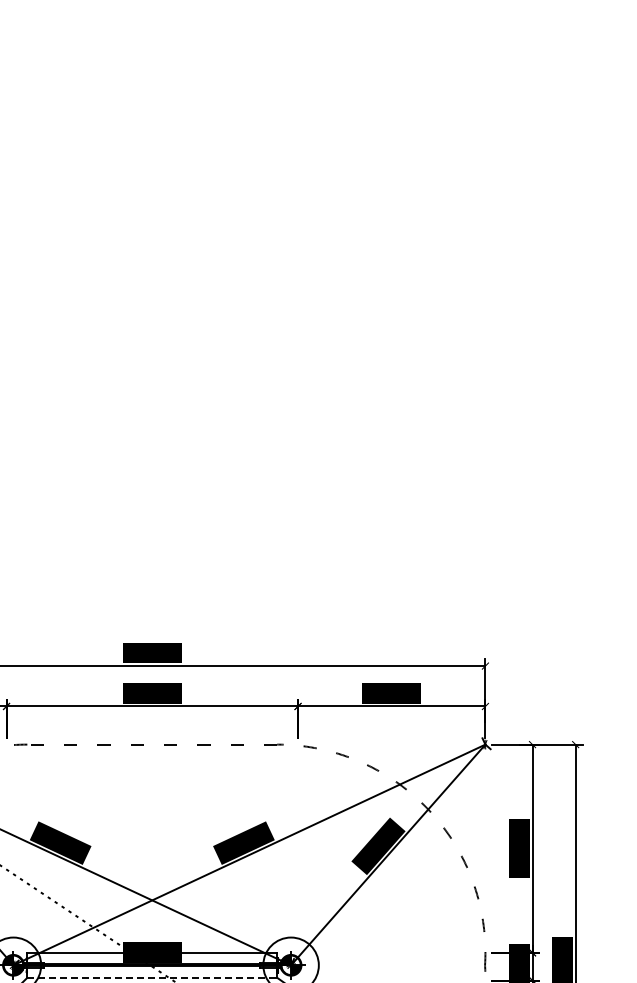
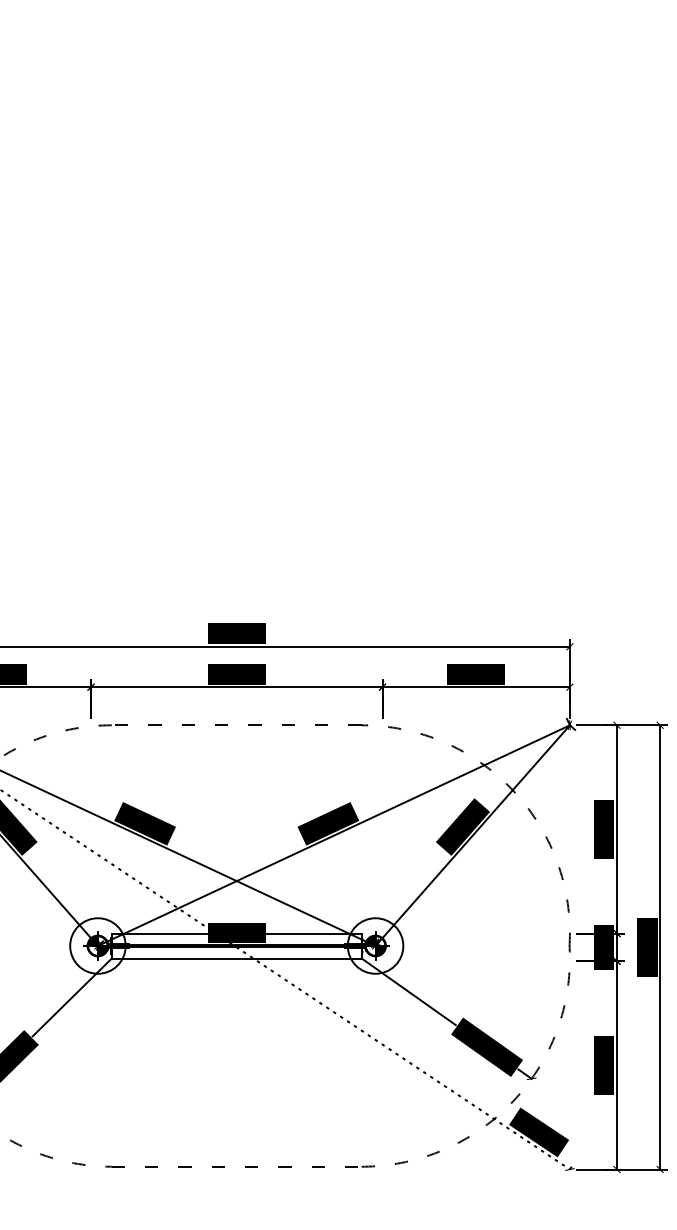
line: (152, 977) -> (236, 958), dashed -> solid

